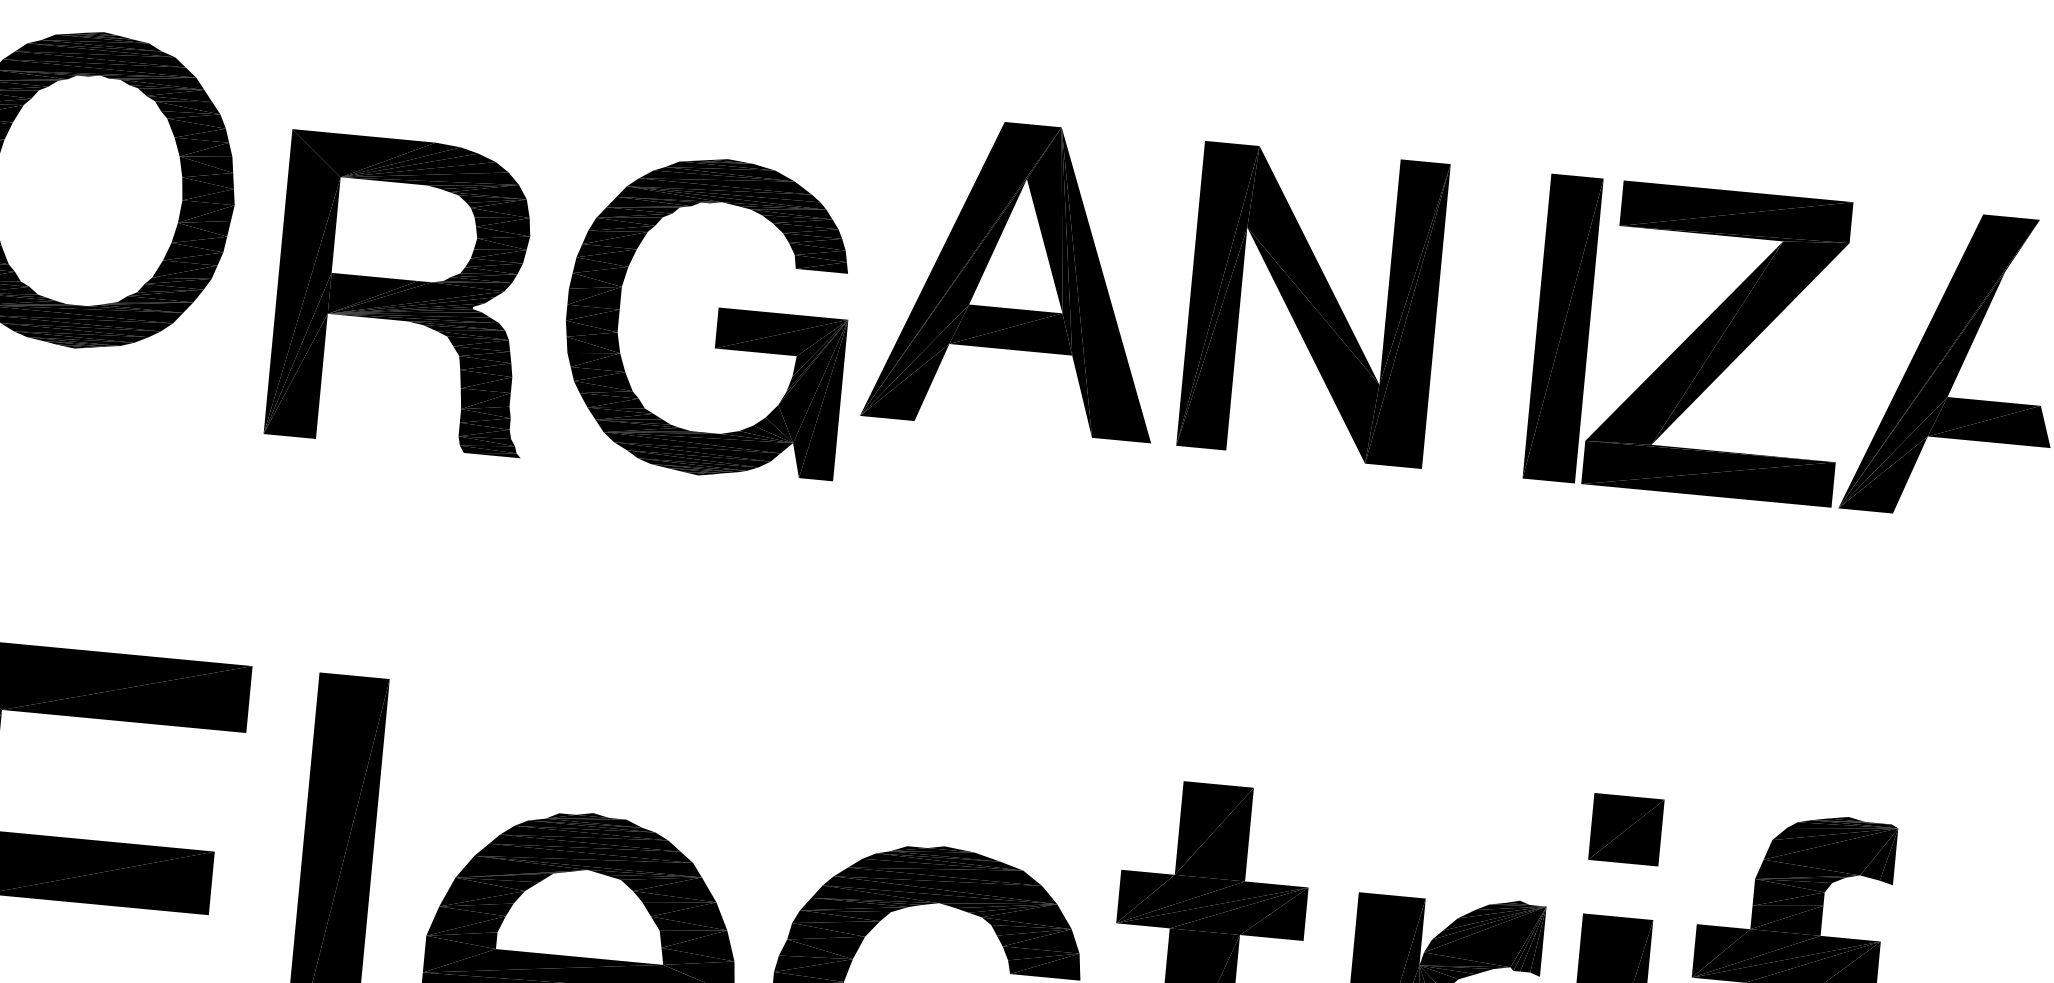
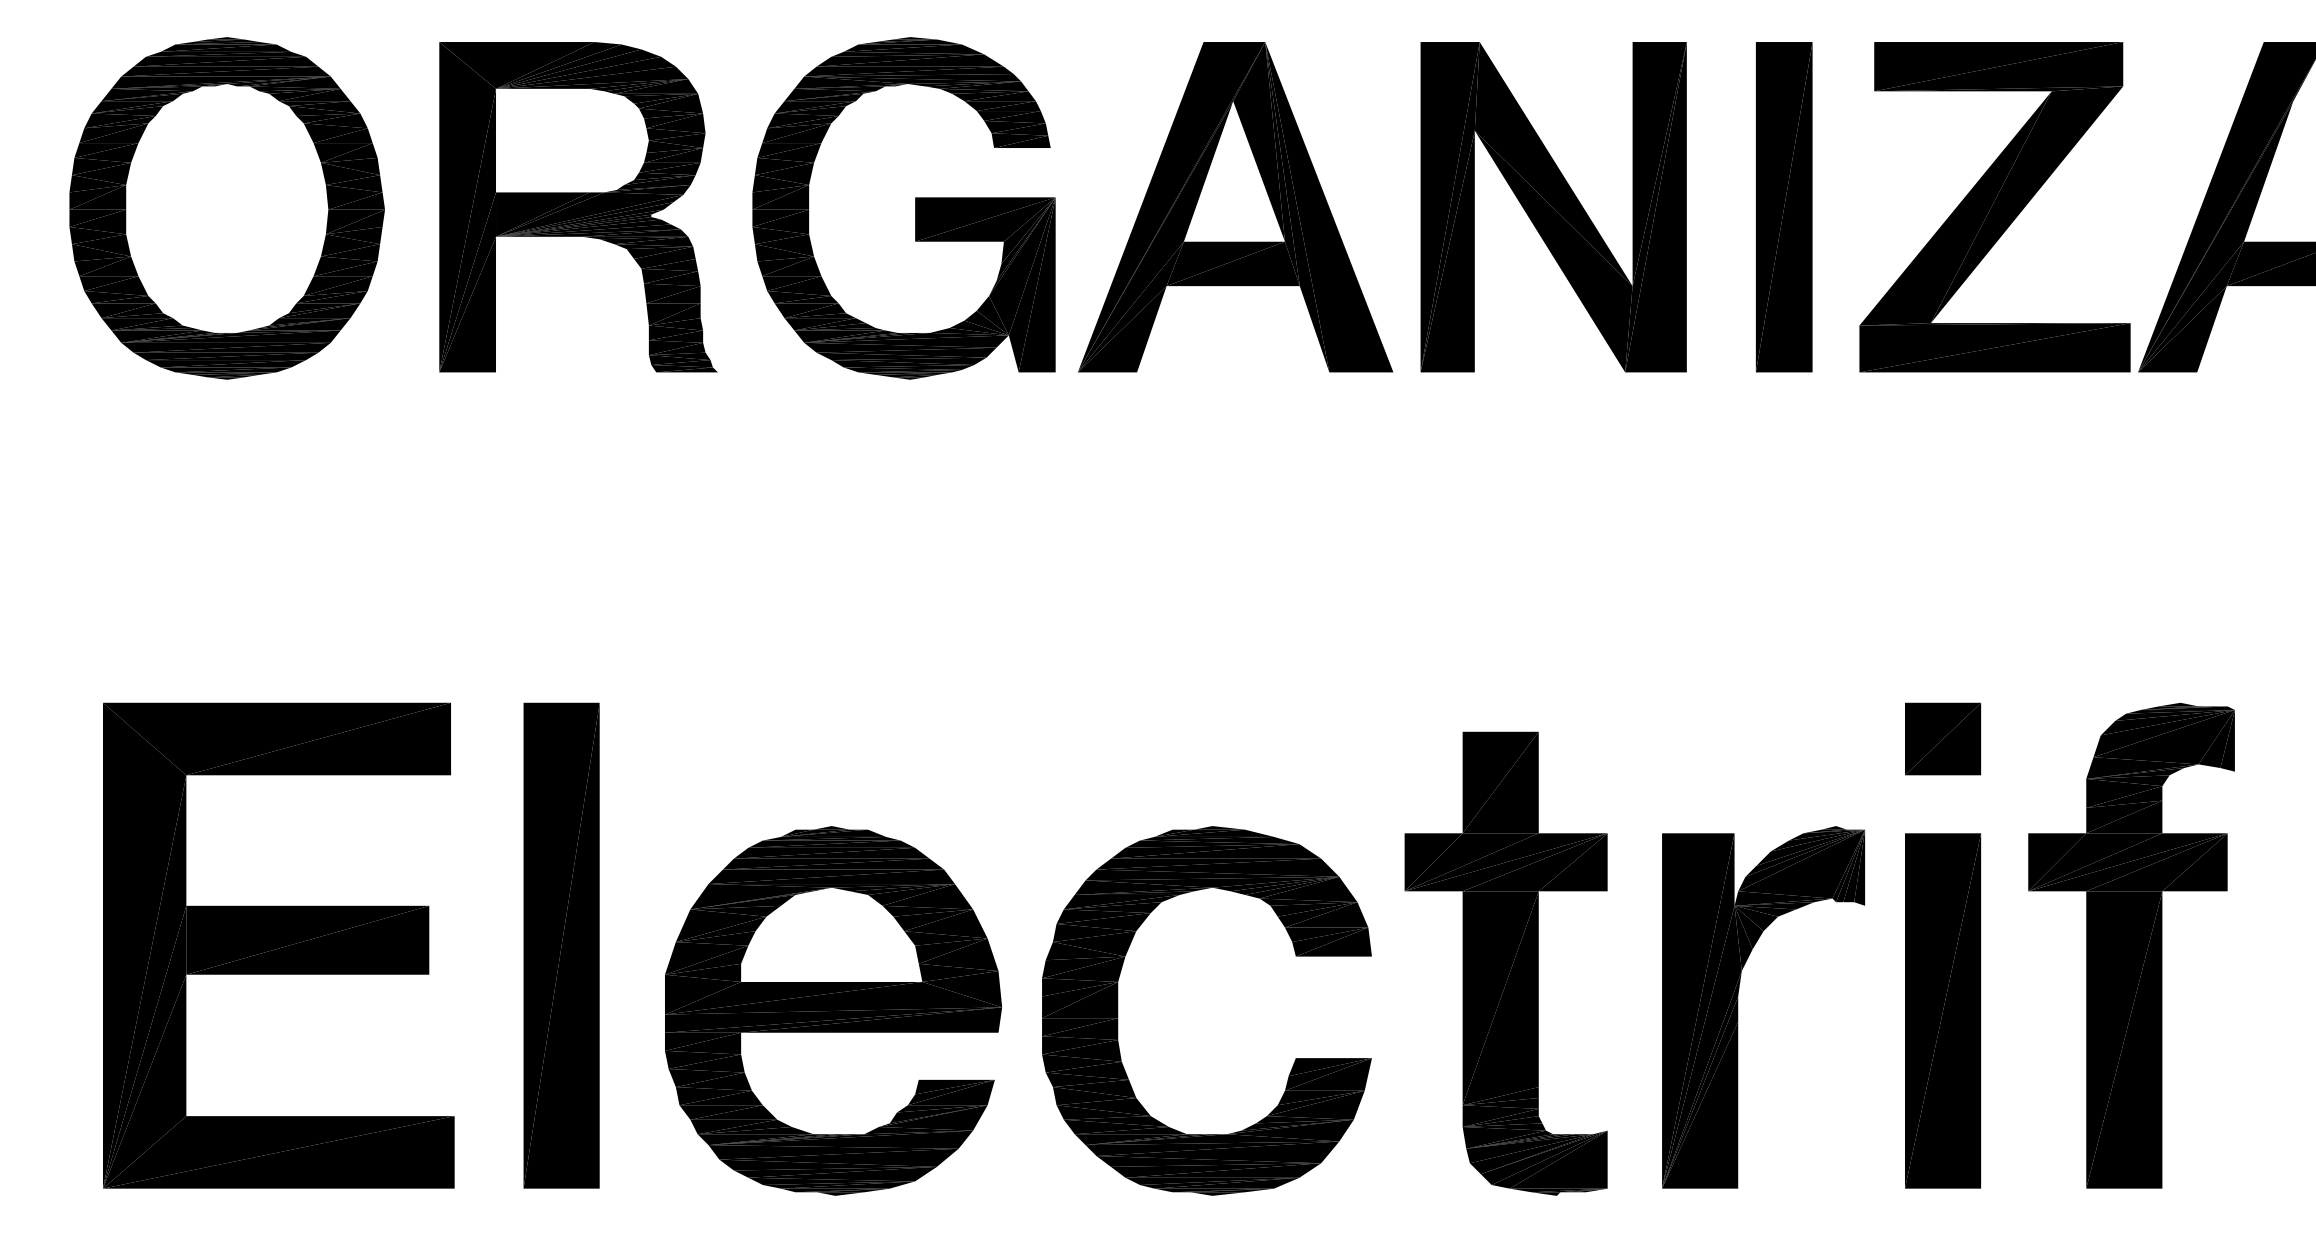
part: (406, 293) -> (578, 207), moved
part: (718, 317) -> (915, 208), moved
part: (1563, 328) -> (1784, 207), moved

